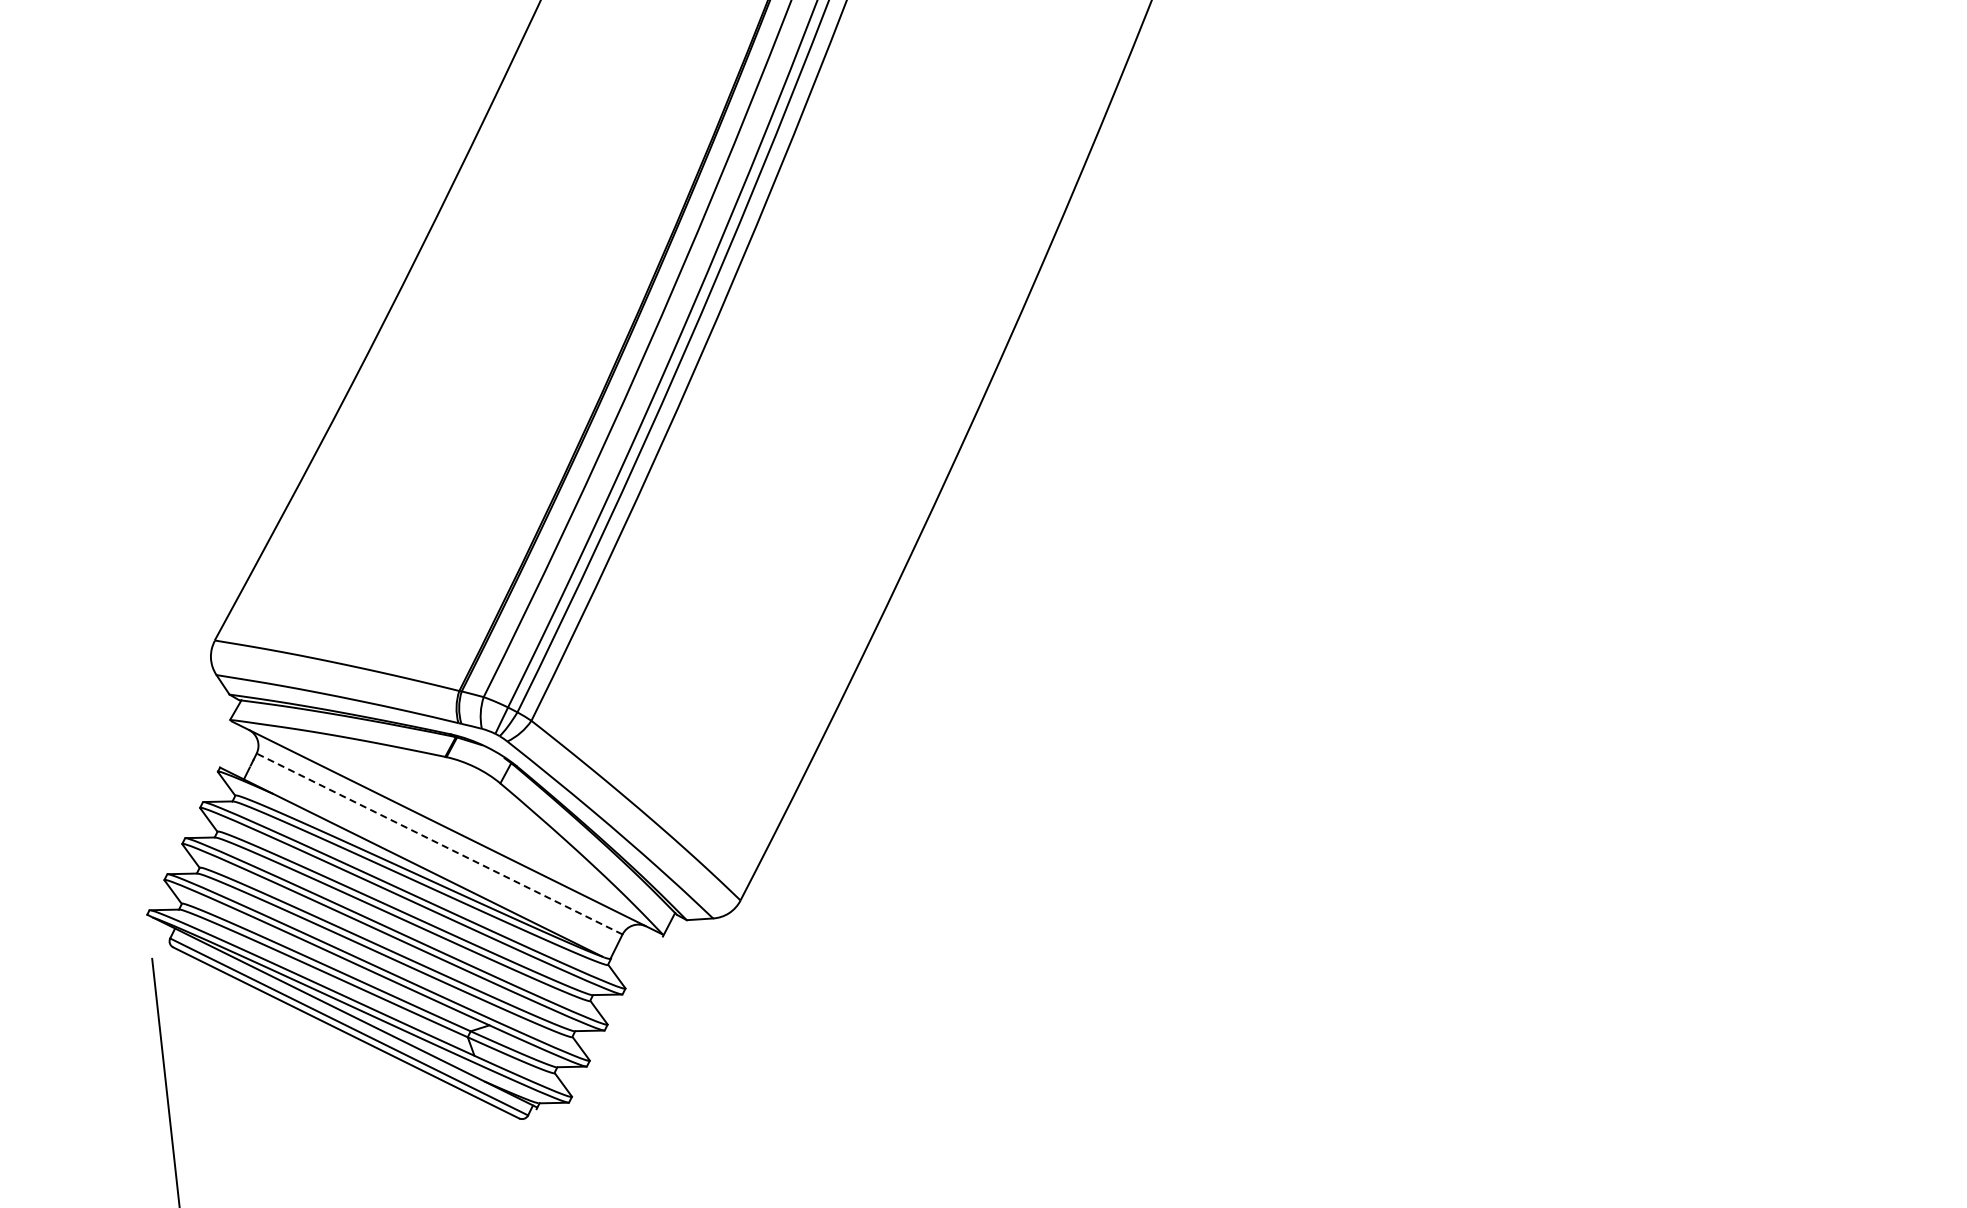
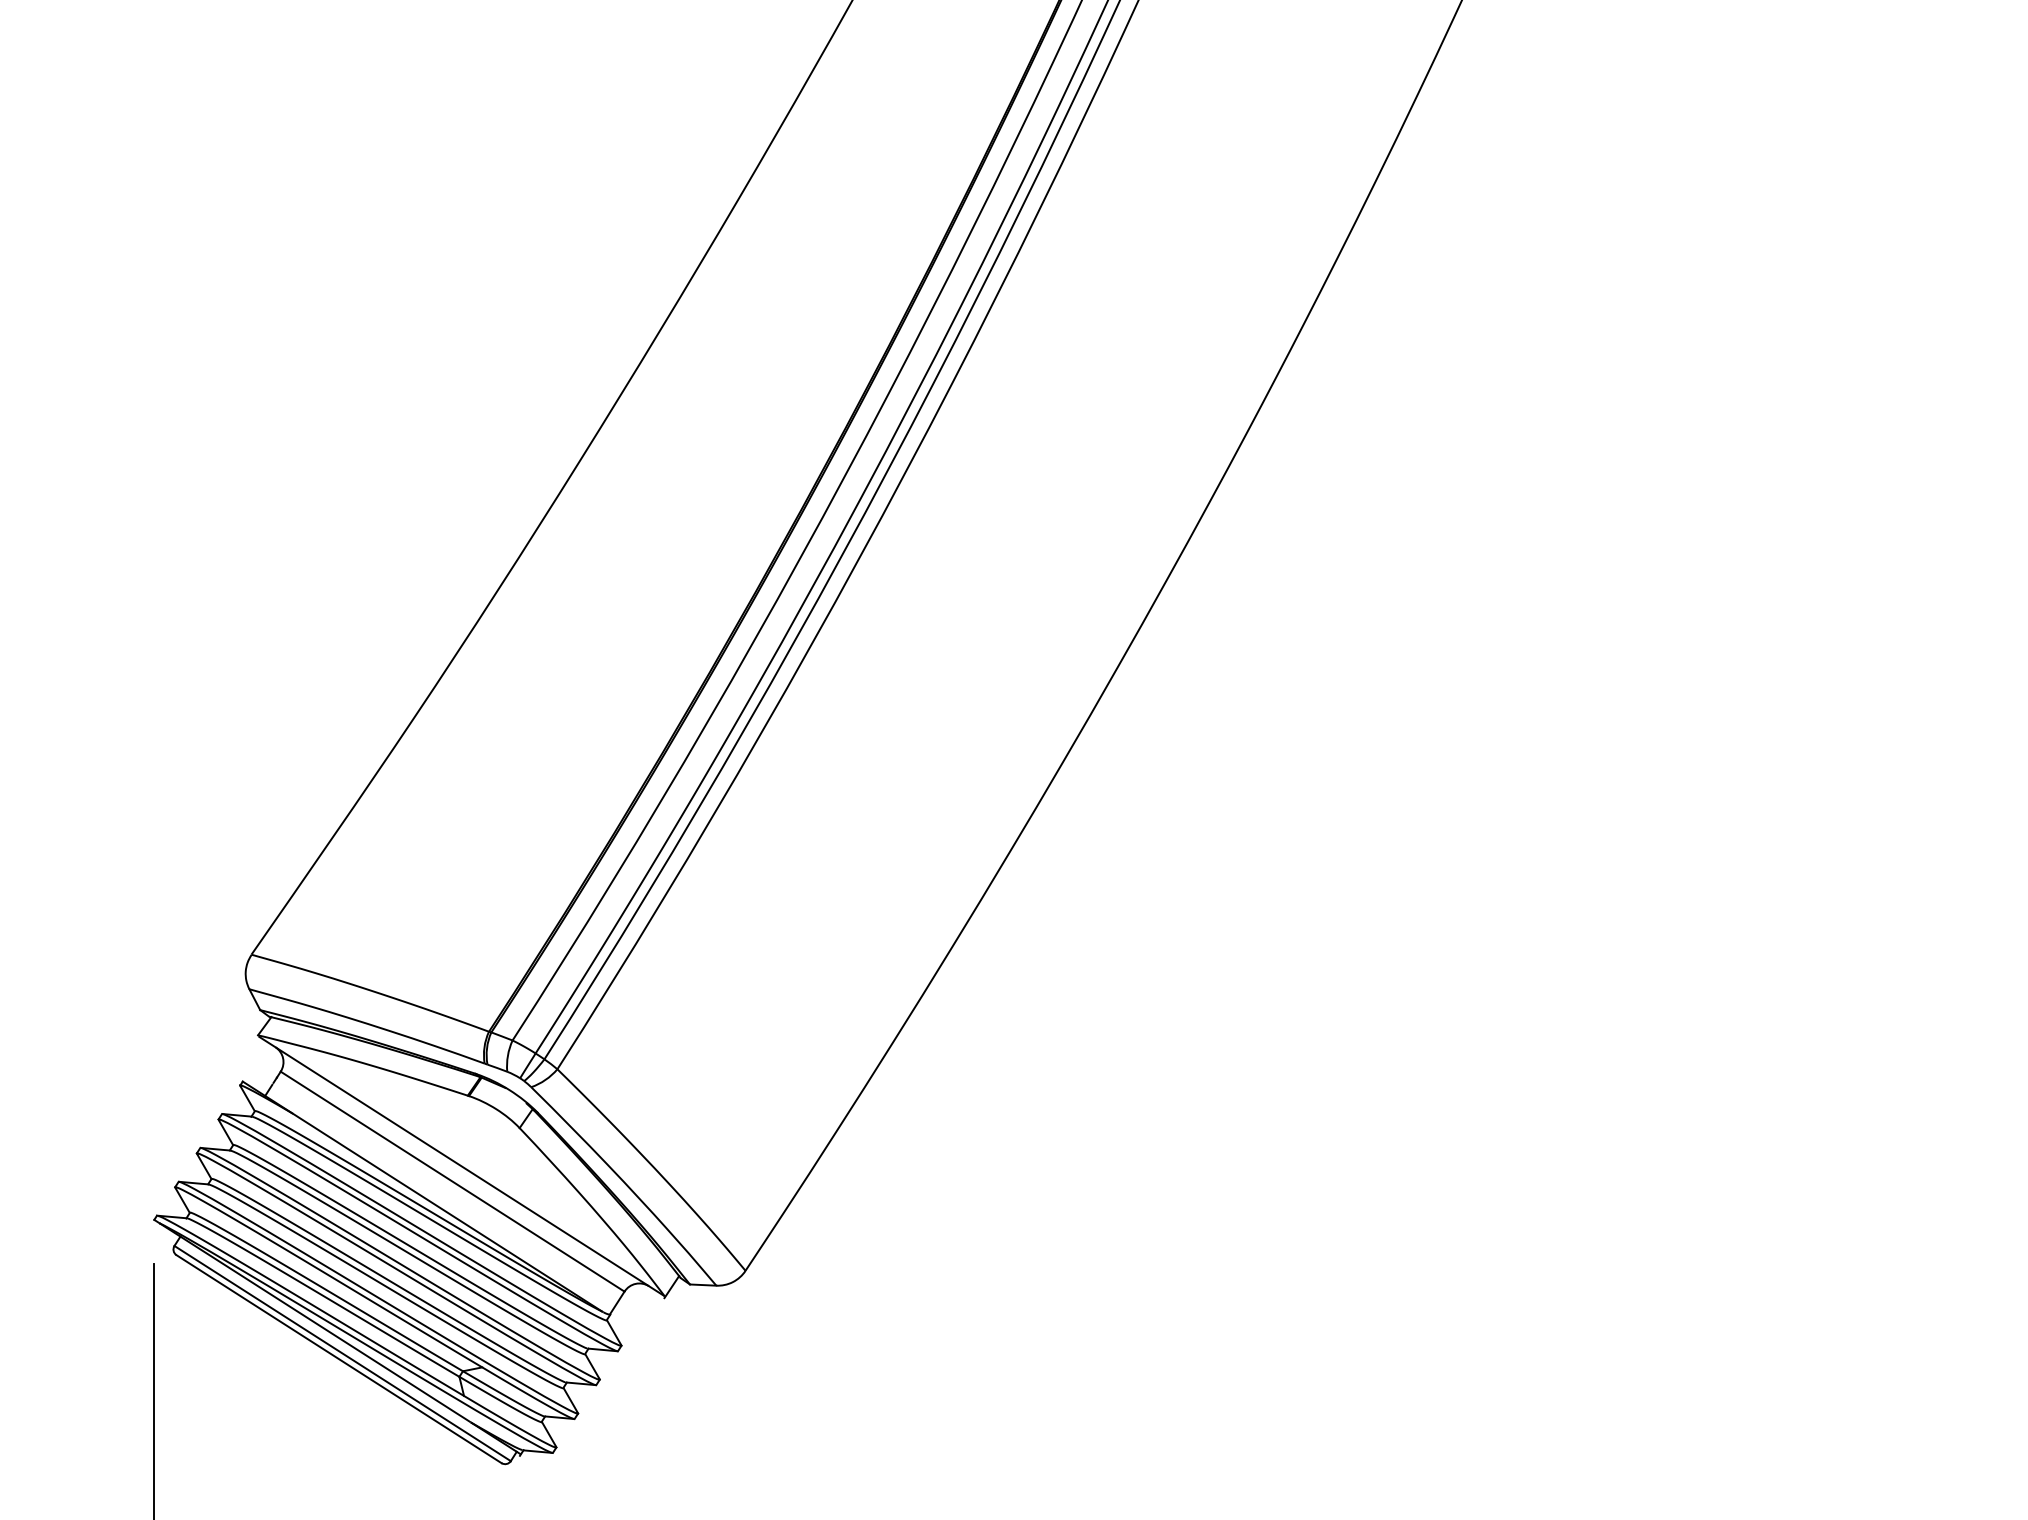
line: (439, 843) -> (452, 1181), dashed -> solid

